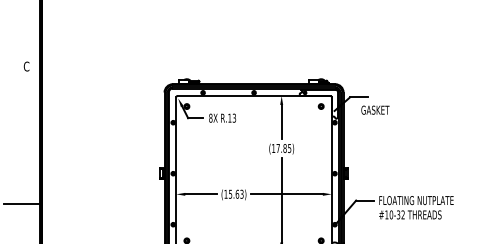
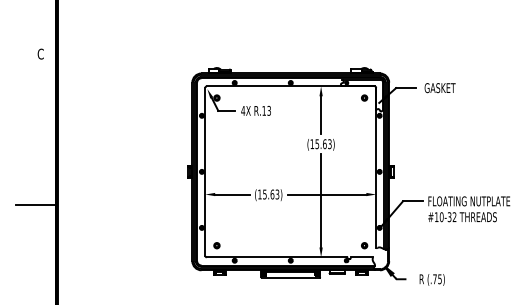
text: (374, 110) -> (439, 88), moved
text: (210, 117) -> (242, 110), 8X -> 4X
text: (283, 148) -> (323, 144), (17.85) -> (15.63)

